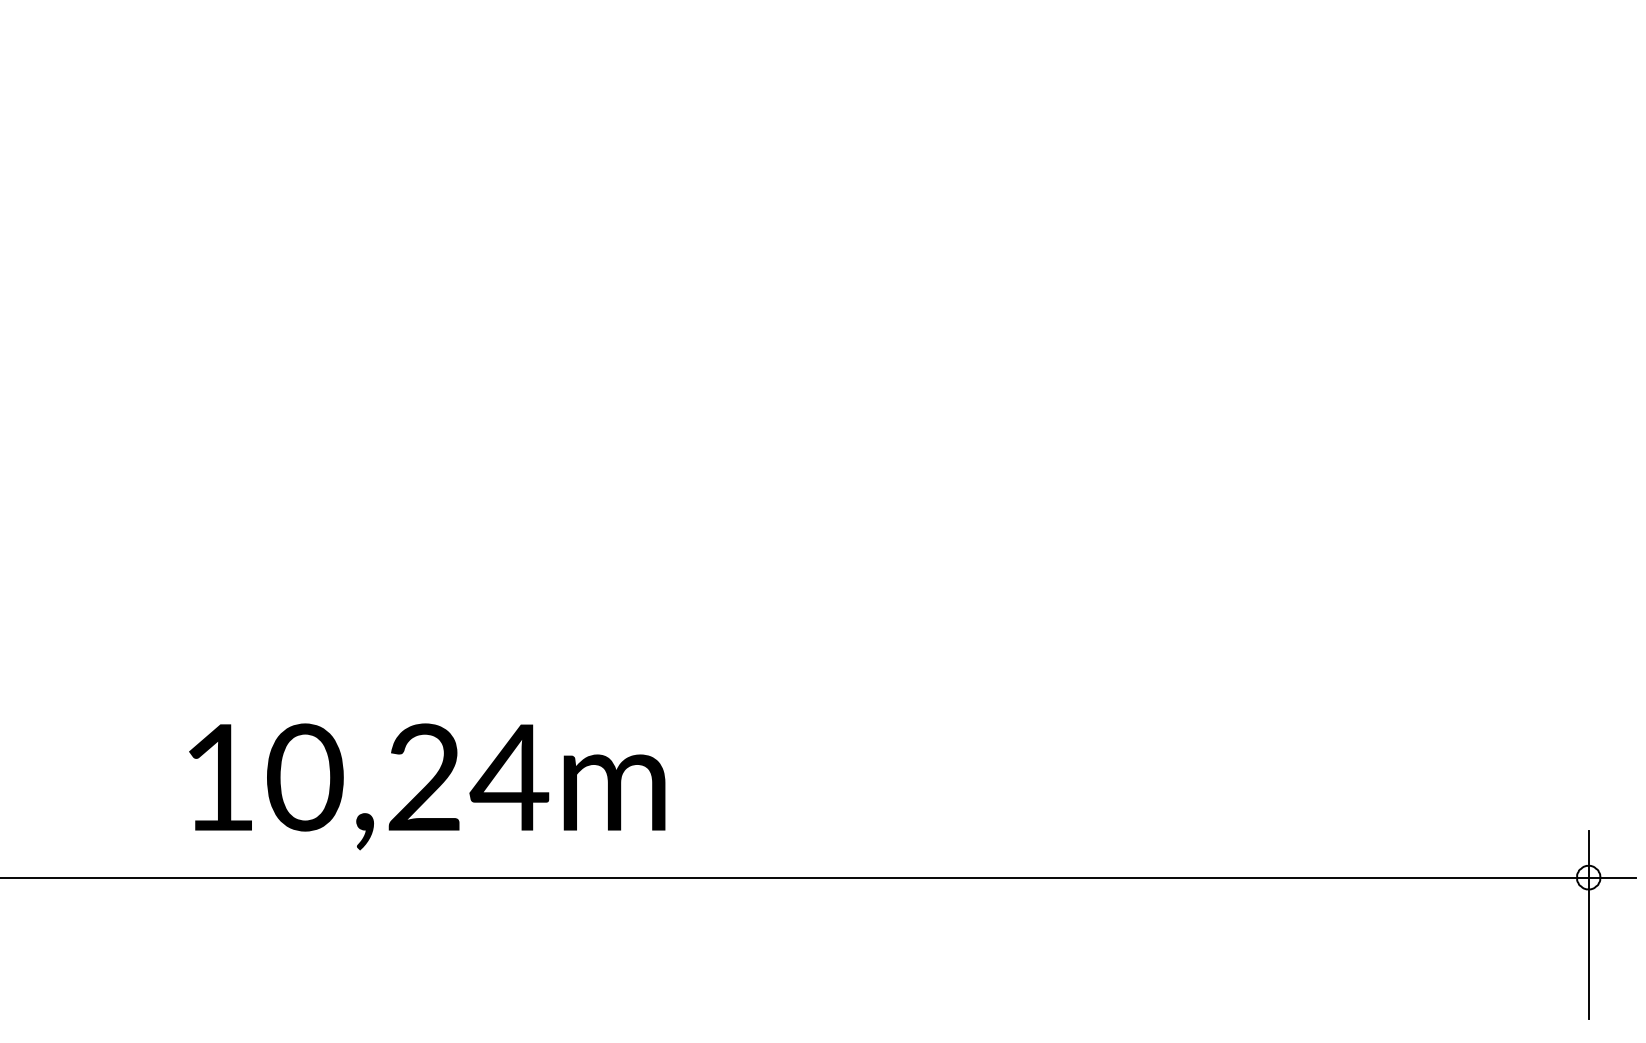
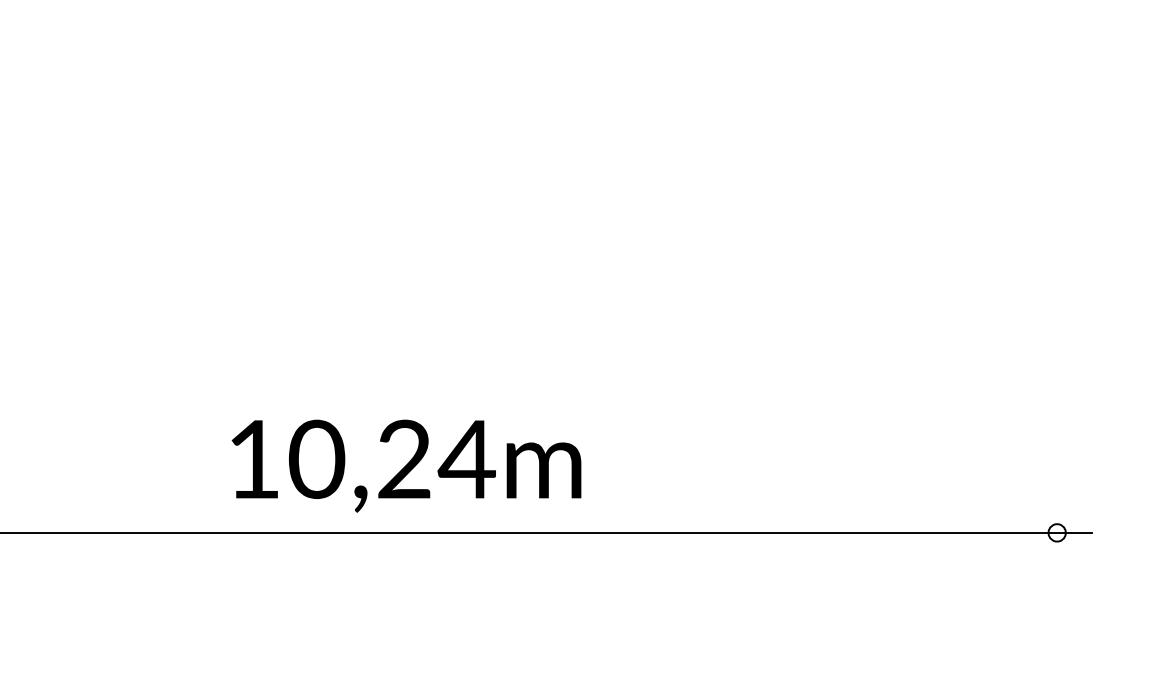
text: (427, 786) -> (406, 465), moved
line: (1588, 924) -> (1057, 567), removed

